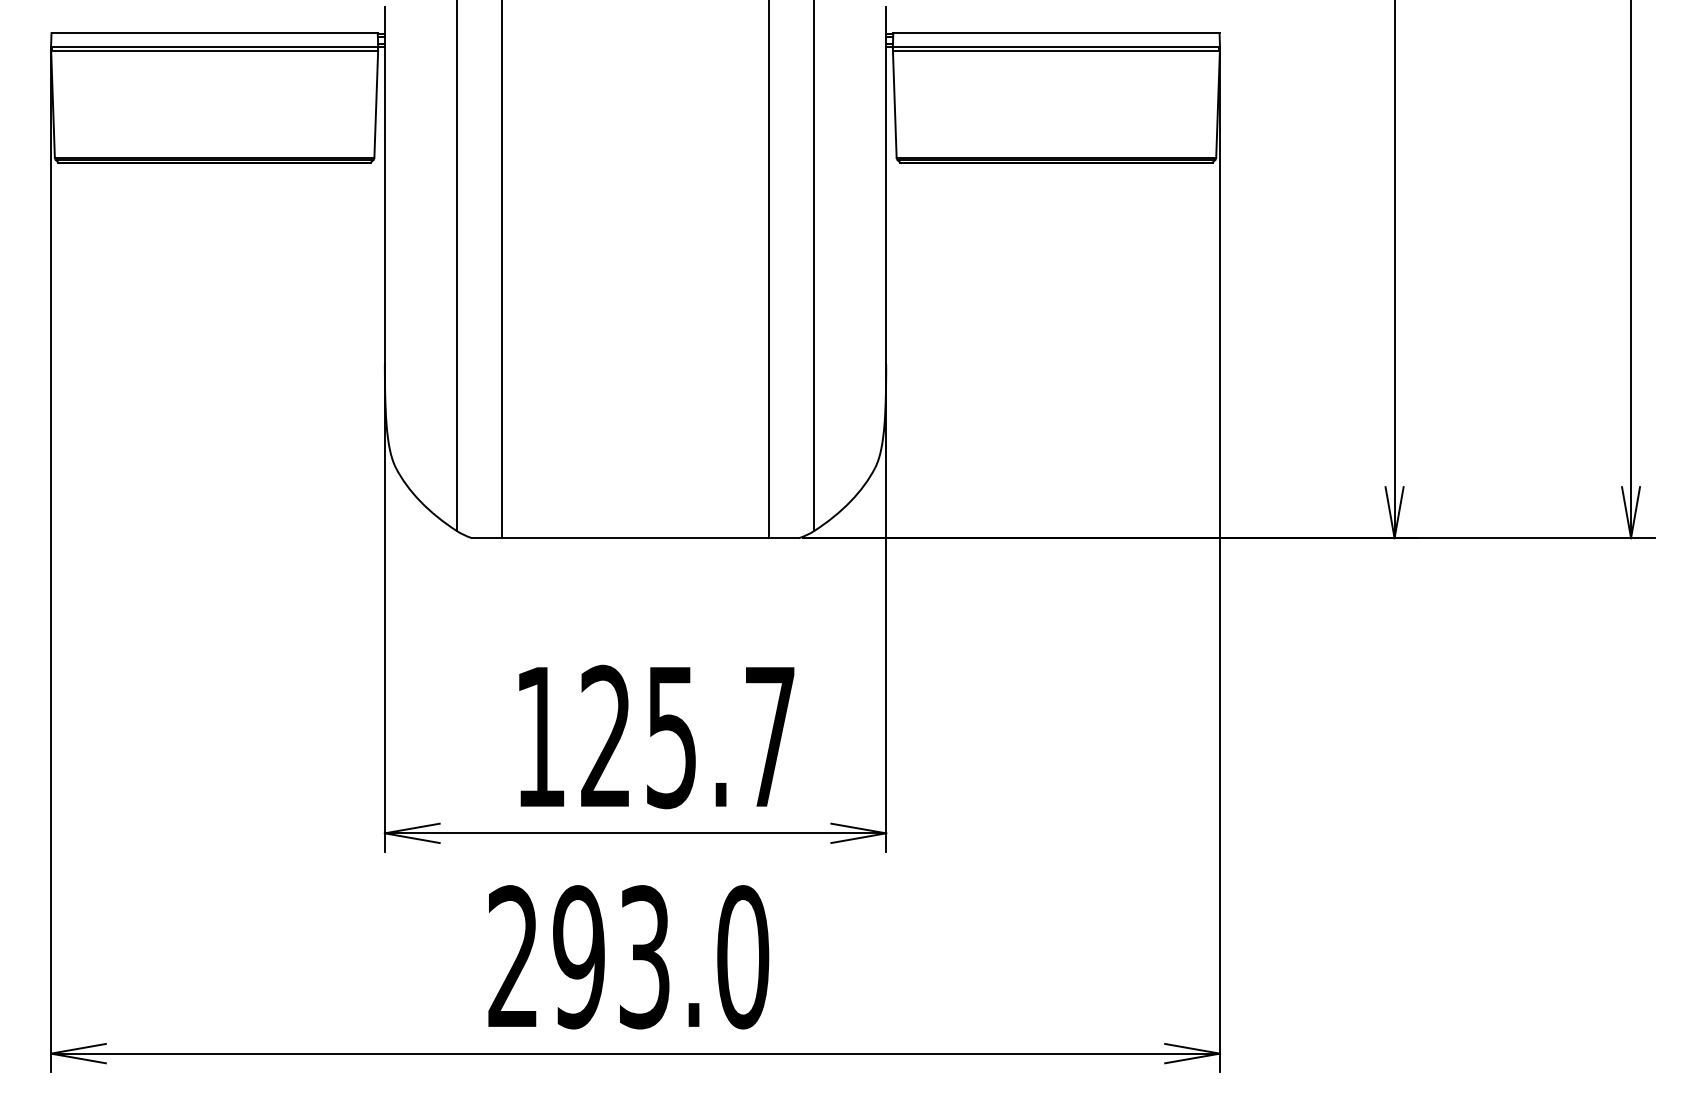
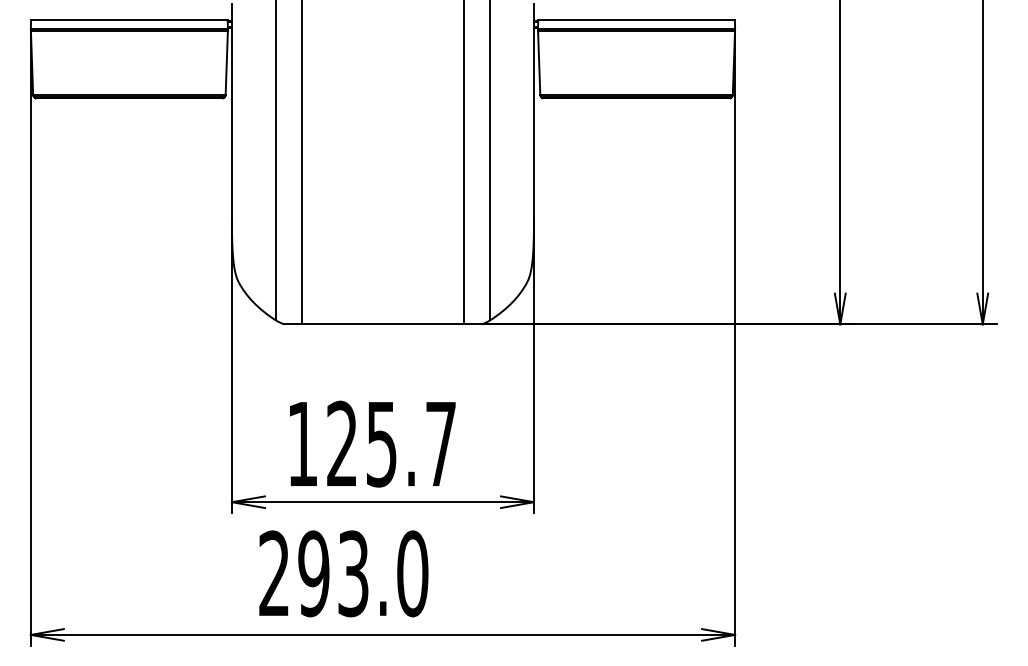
text: (656, 735) -> (372, 443), moved
text: (628, 956) -> (343, 573), moved

